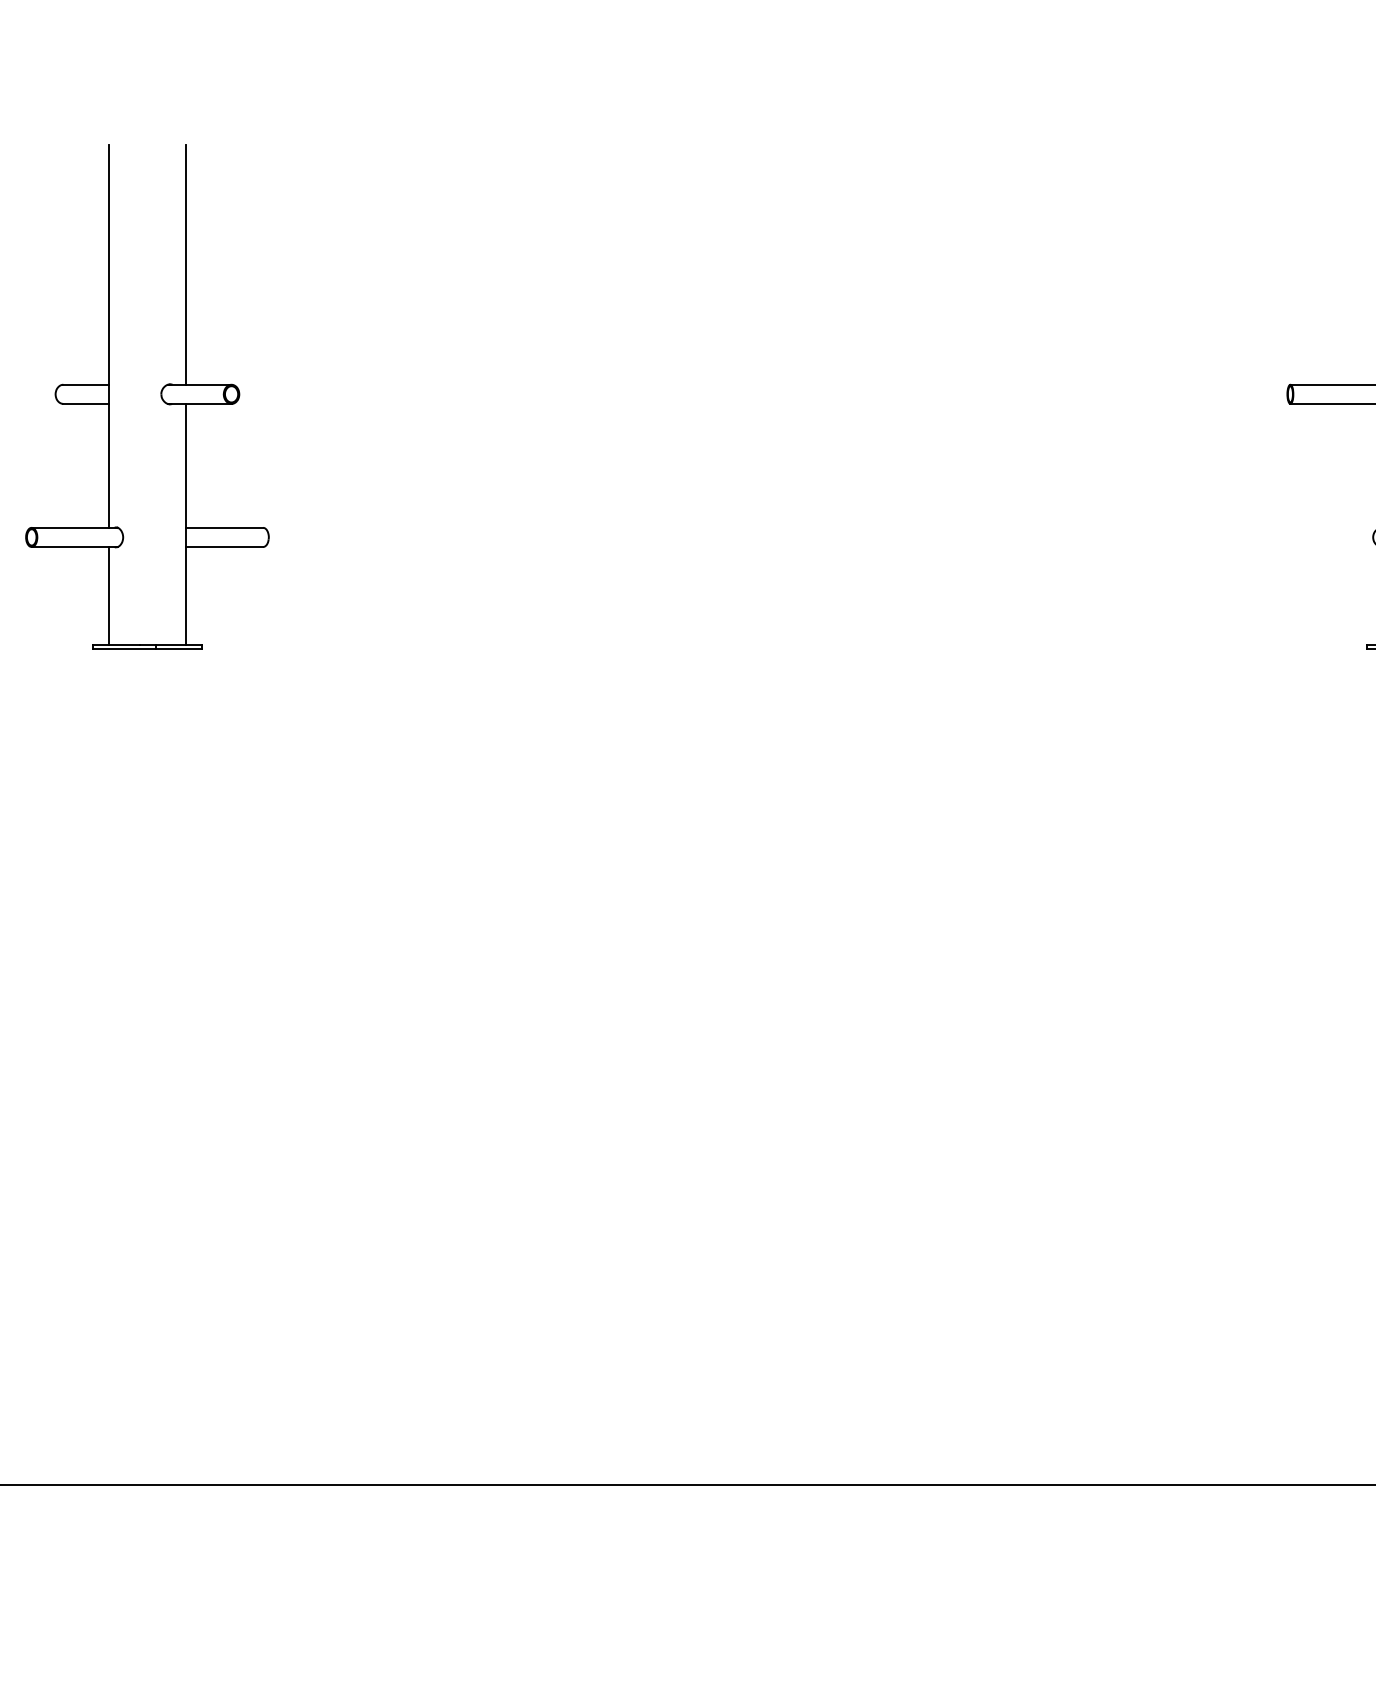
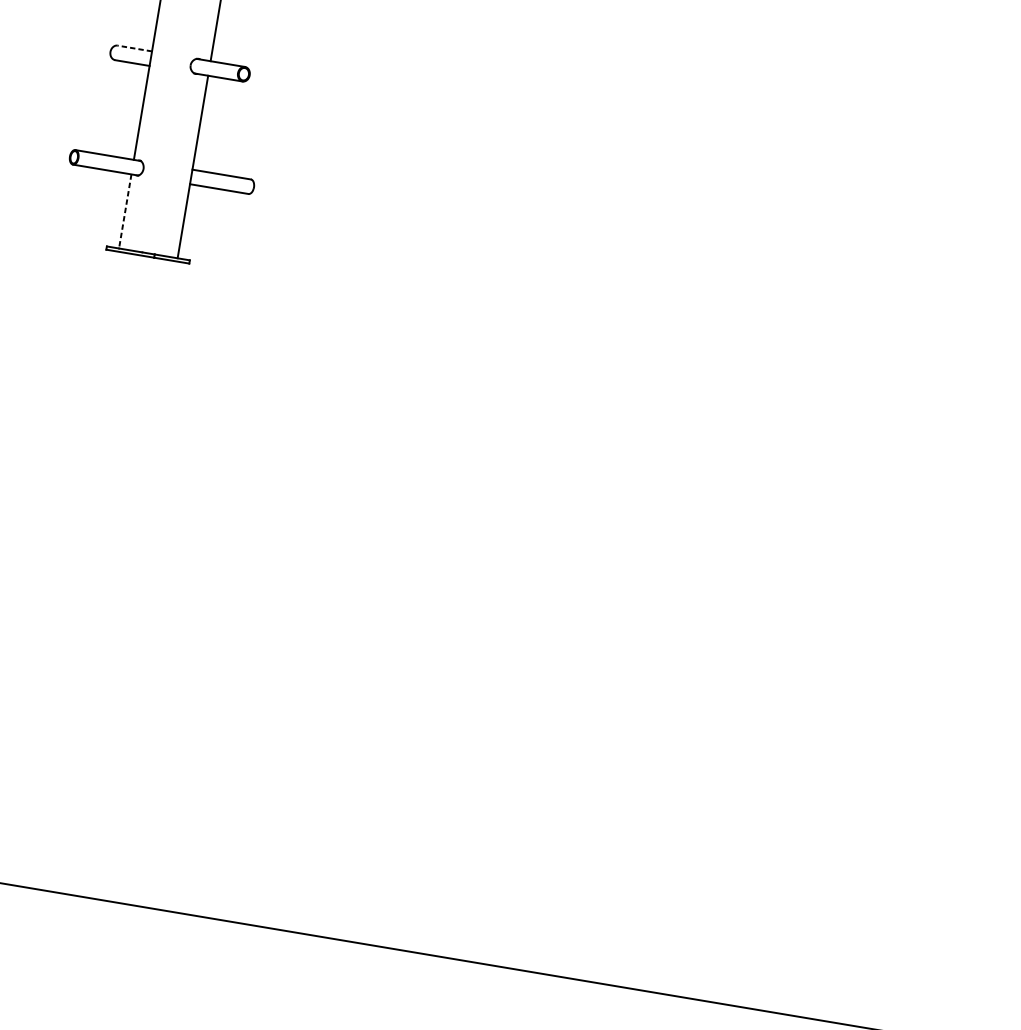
line: (86, 384) -> (135, 48), solid -> dashed
line: (108, 595) -> (125, 211), solid -> dashed

